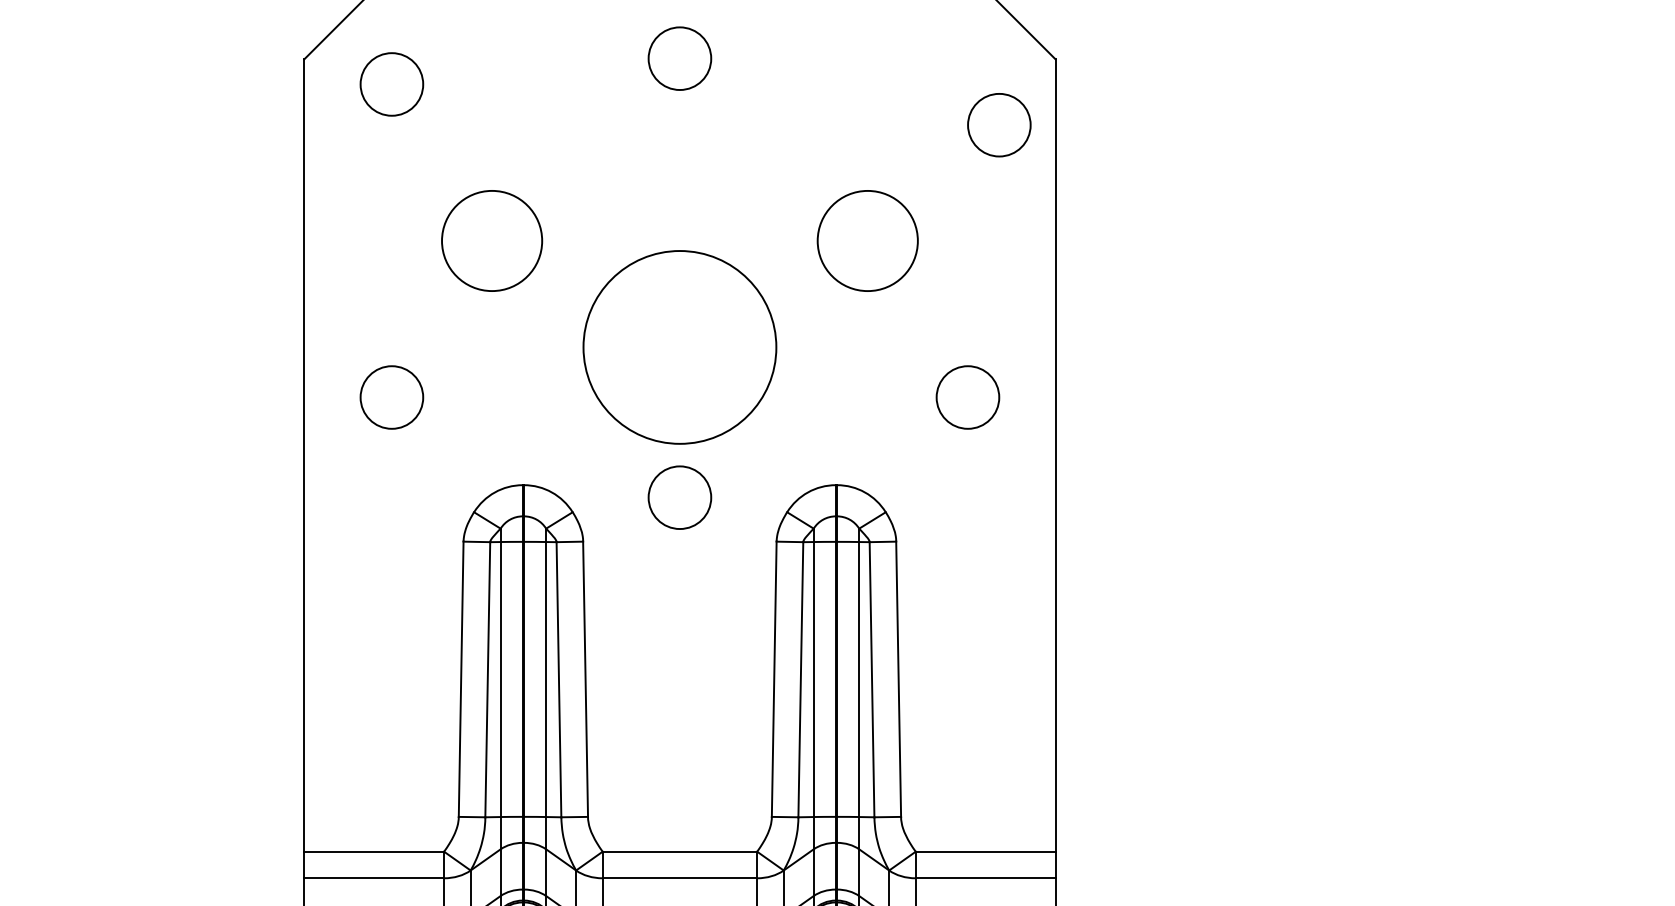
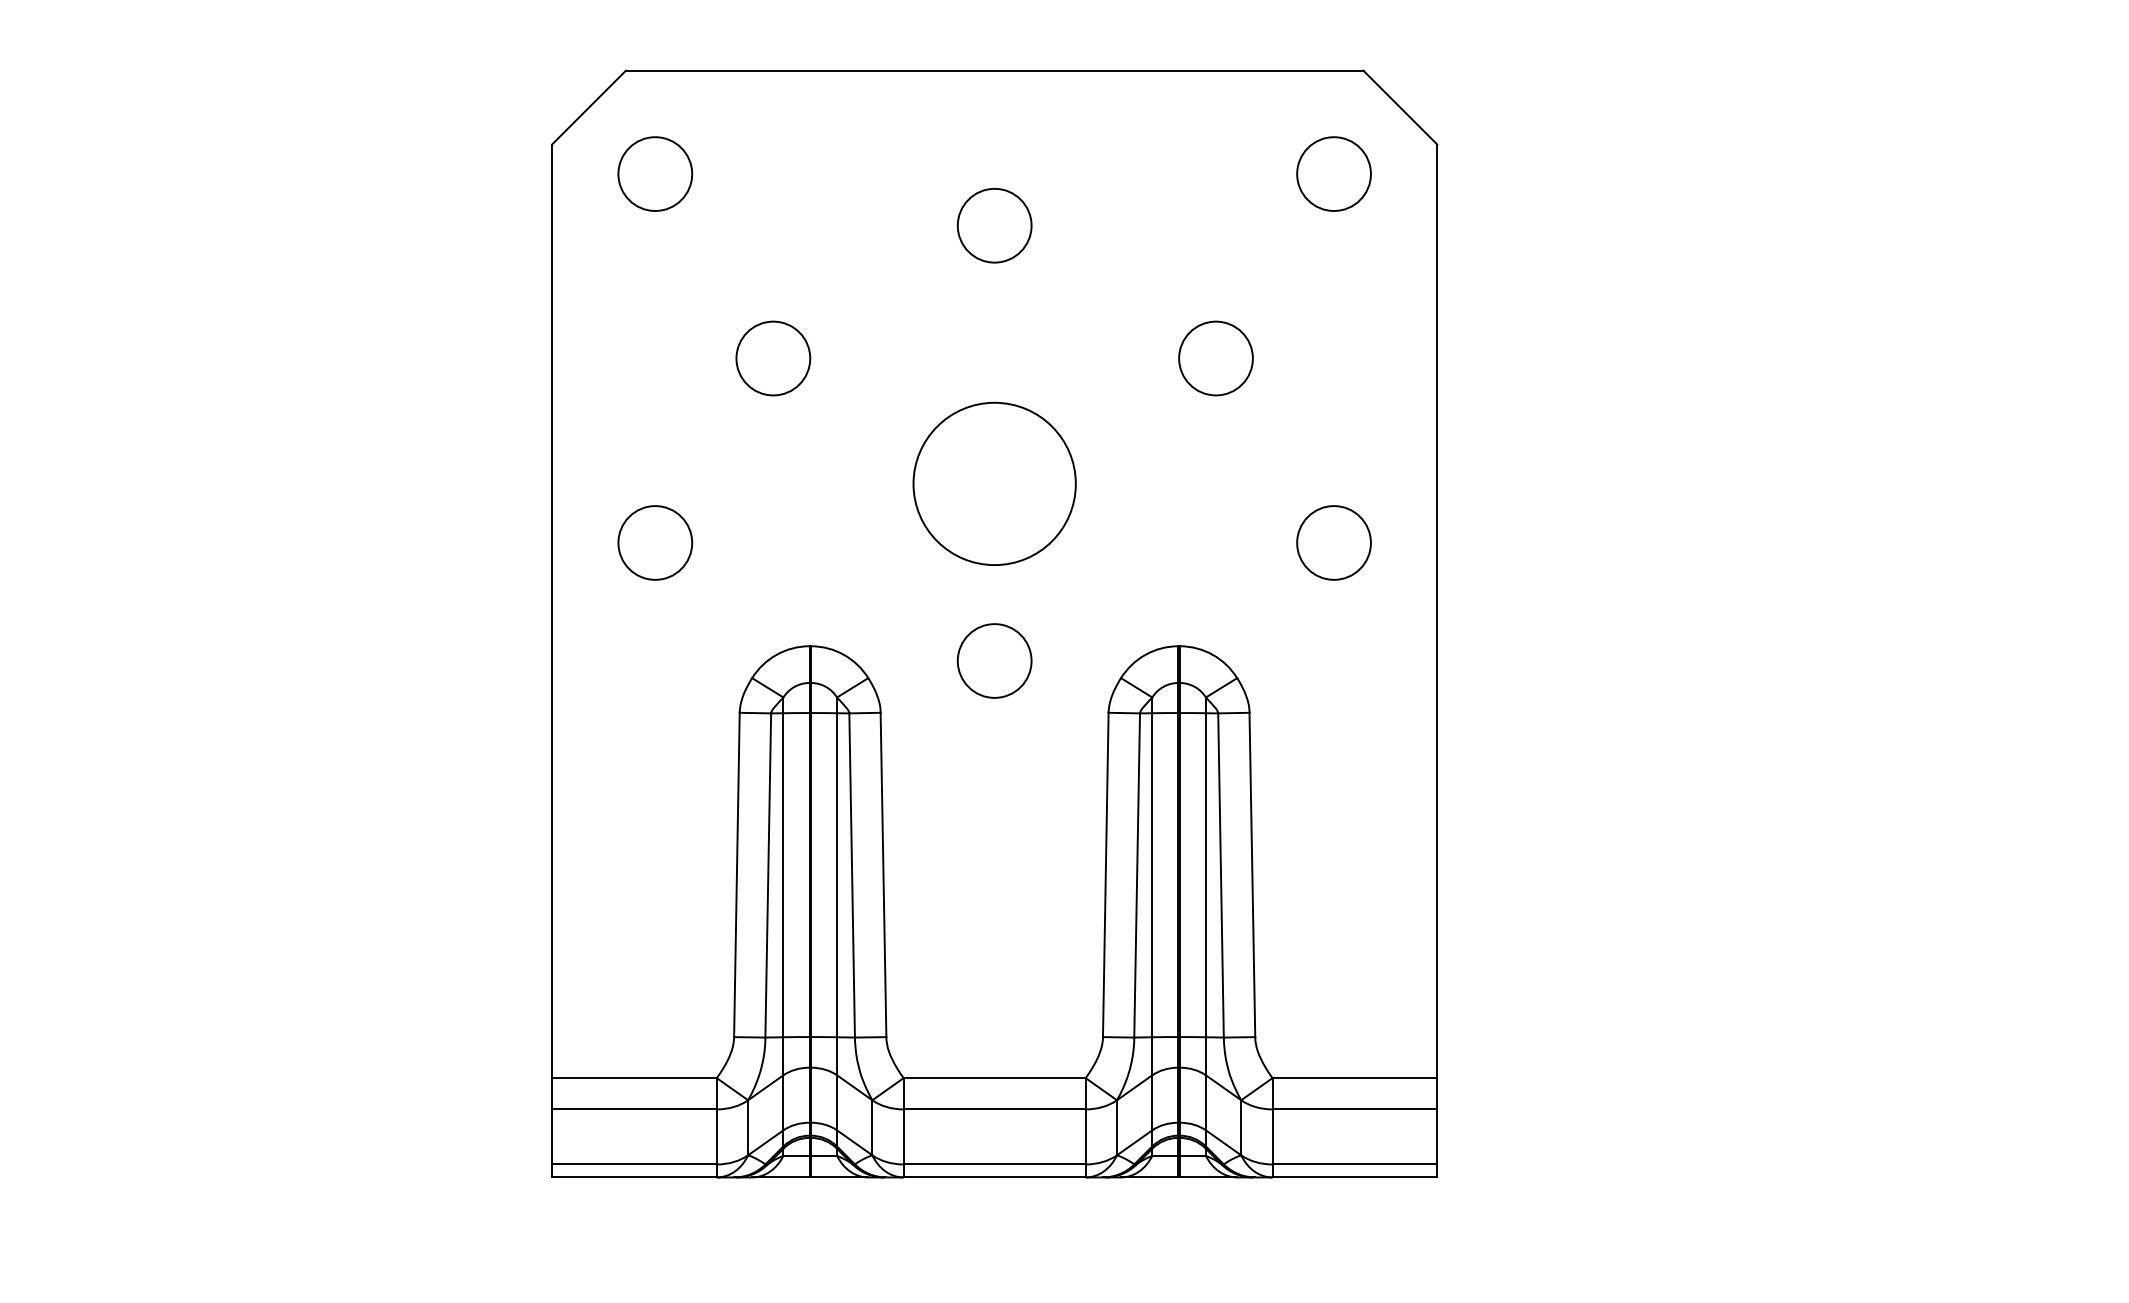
circle: (679, 58) -> (994, 225), moved
circle: (998, 124) -> (1333, 173), moved
circle: (492, 240) -> (773, 358), size x0.62
circle: (867, 240) -> (1215, 358), size x0.62
circle: (679, 347) -> (994, 483), size x0.71

